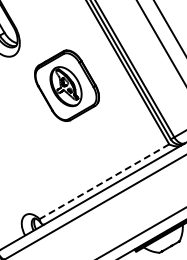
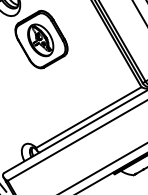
part: (66, 85) -> (41, 39), moved
line: (104, 181) -> (88, 117), dashed -> solid

